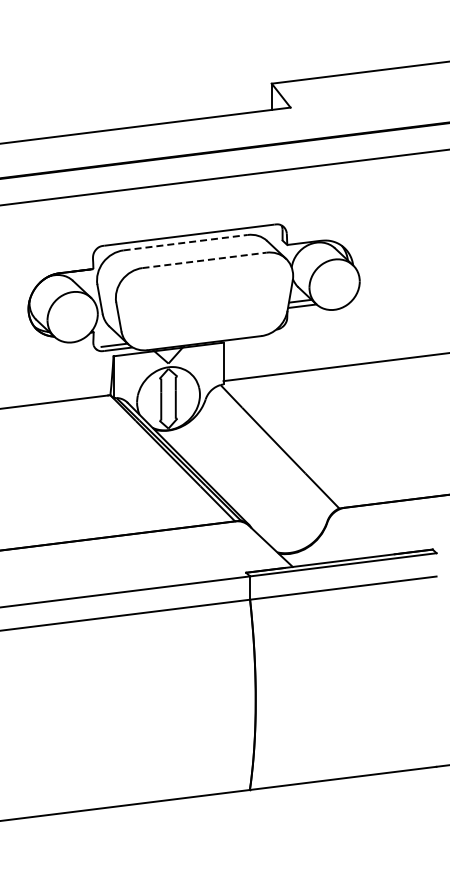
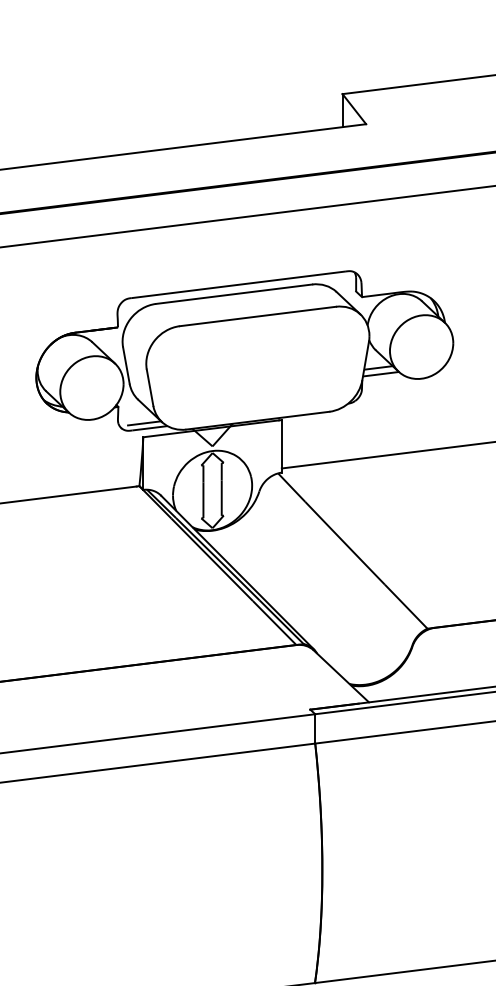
line: (185, 242) -> (233, 293), dashed -> solid
line: (204, 260) -> (257, 316), dashed -> solid

